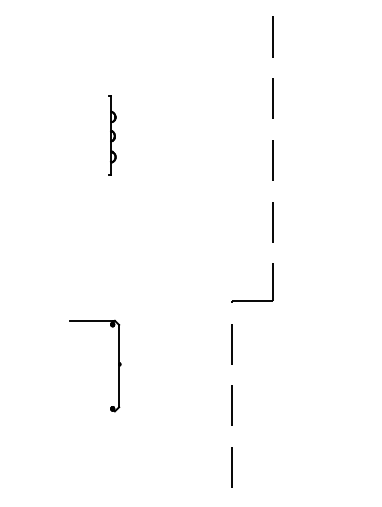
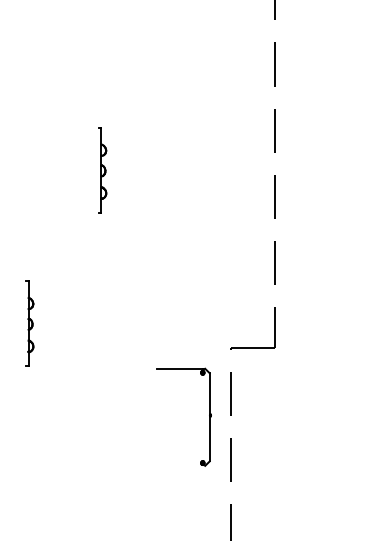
part: (44, 278) -> (30, 323), added
part: (118, 365) -> (209, 416), moved

